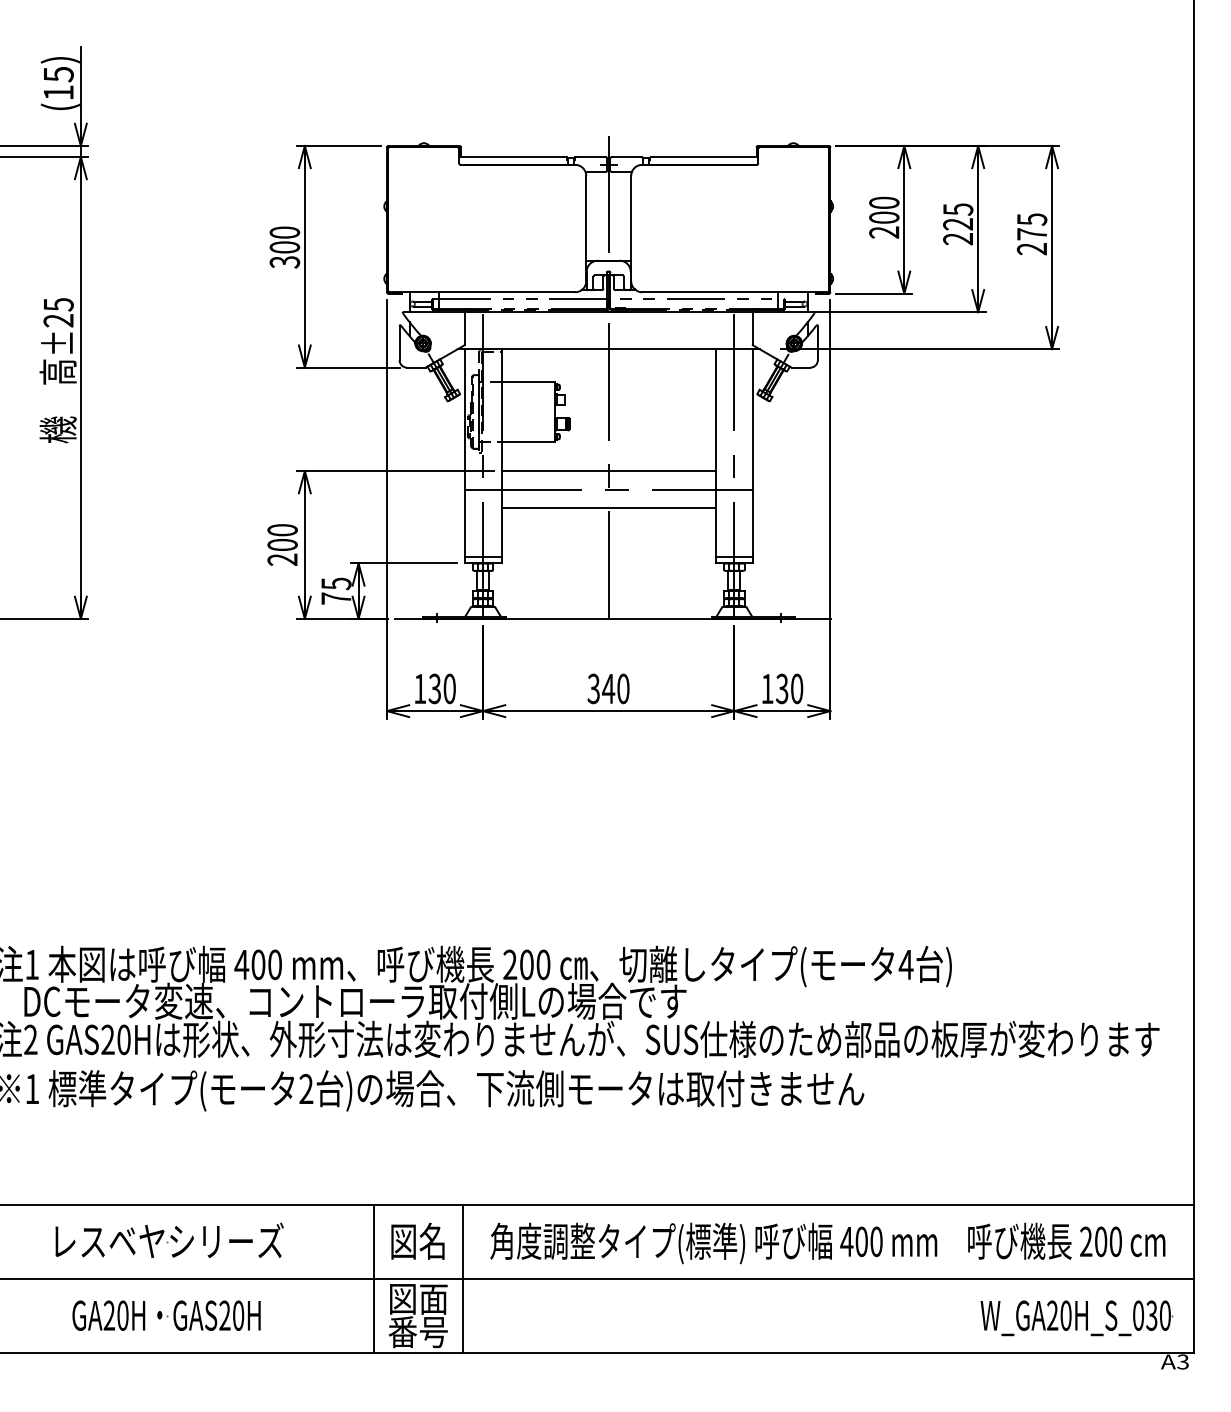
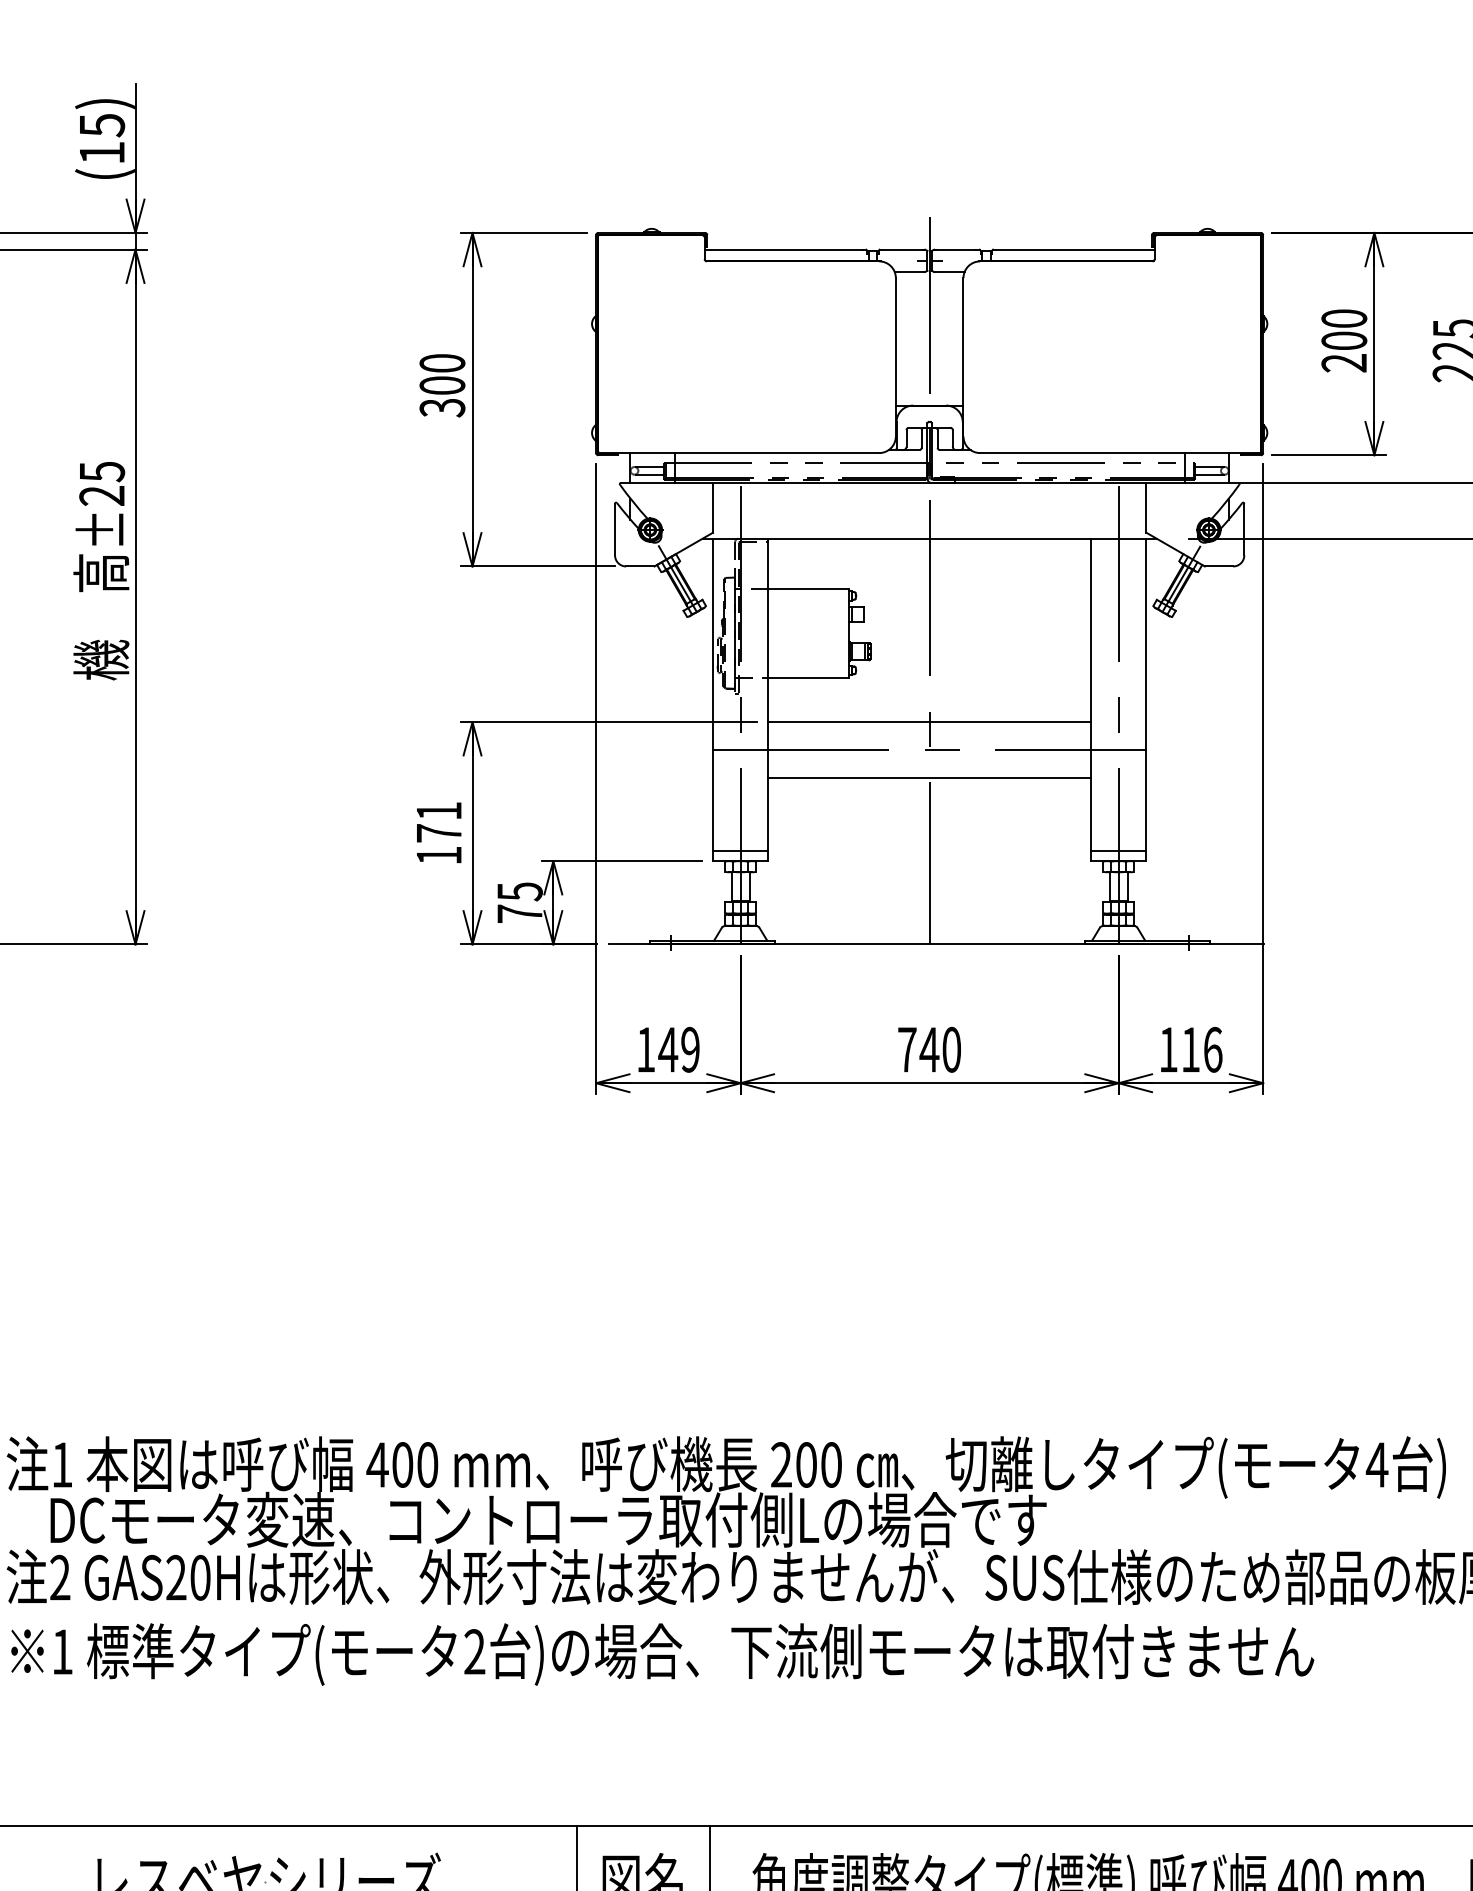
text: (282, 544) -> (438, 832), 200 -> 171
text: (441, 688) -> (678, 1049), 130 -> 149
text: (593, 688) -> (906, 1049), 340 -> 740
text: (789, 688) -> (1201, 1049), 130 -> 116

